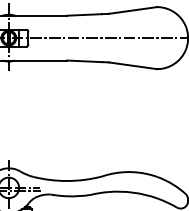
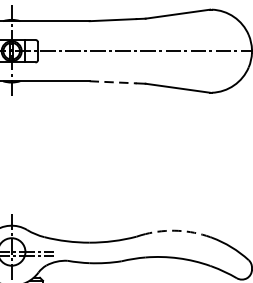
line: (84, 61) -> (113, 82), solid -> dashed
arc: (133, 172) -> (178, 231), solid -> dashed

